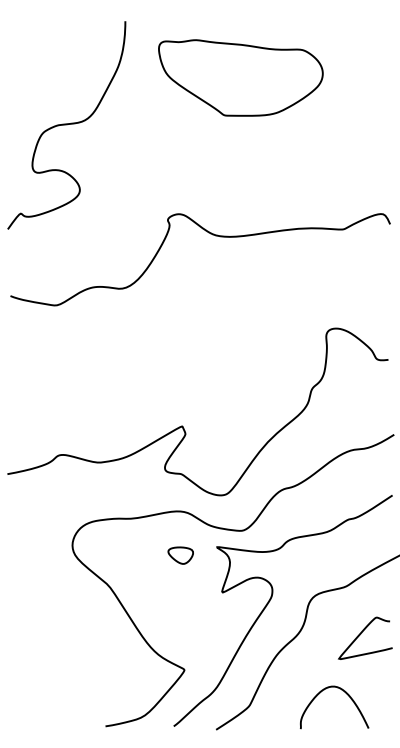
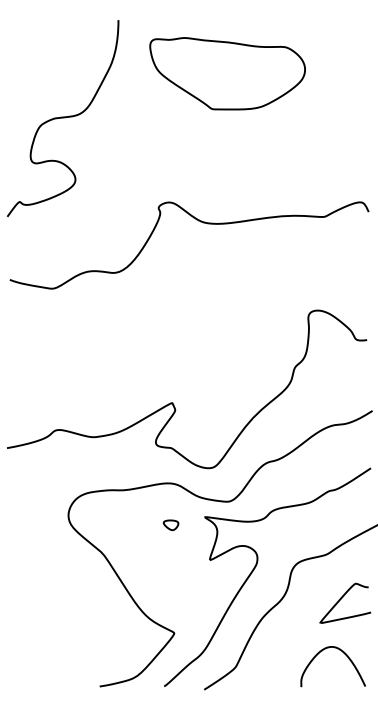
part: (181, 555) -> (171, 525), size x0.62
curve: (346, 694) -> (344, 654), moved

